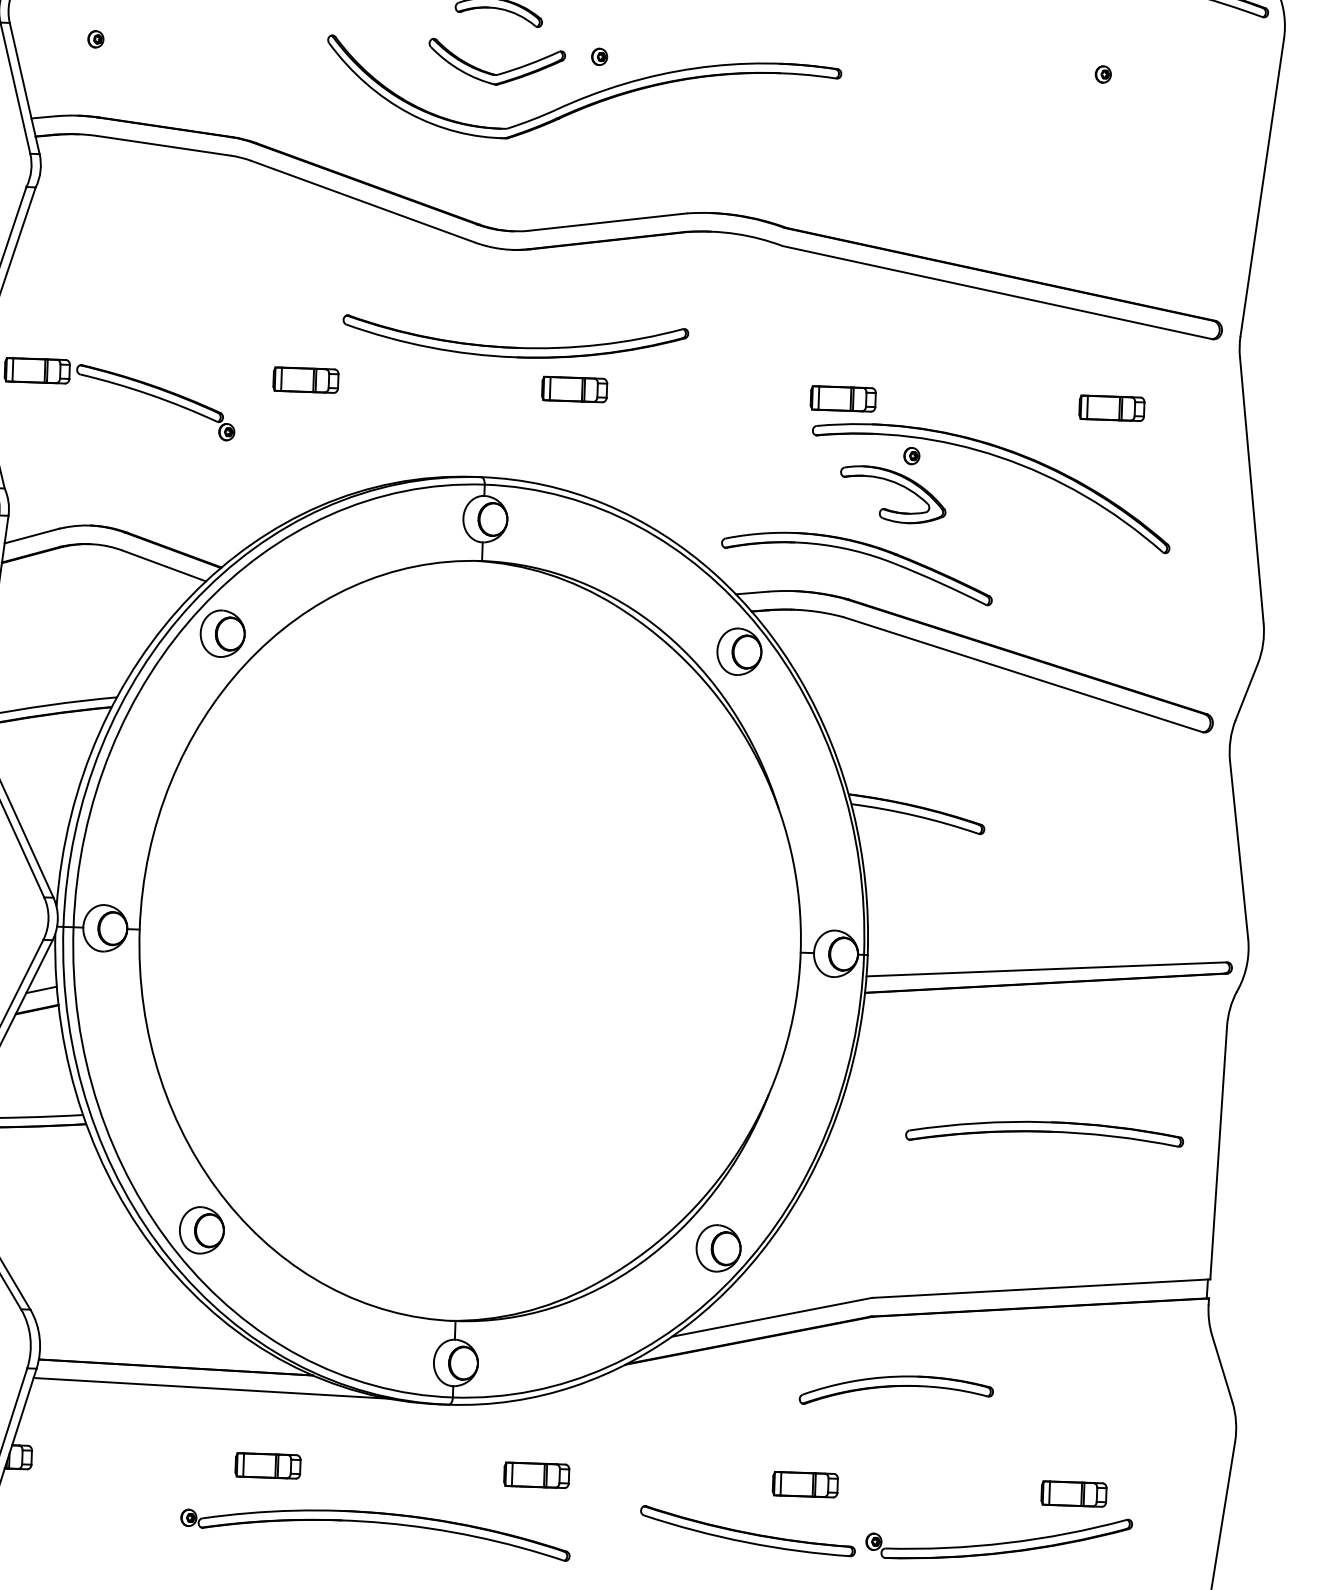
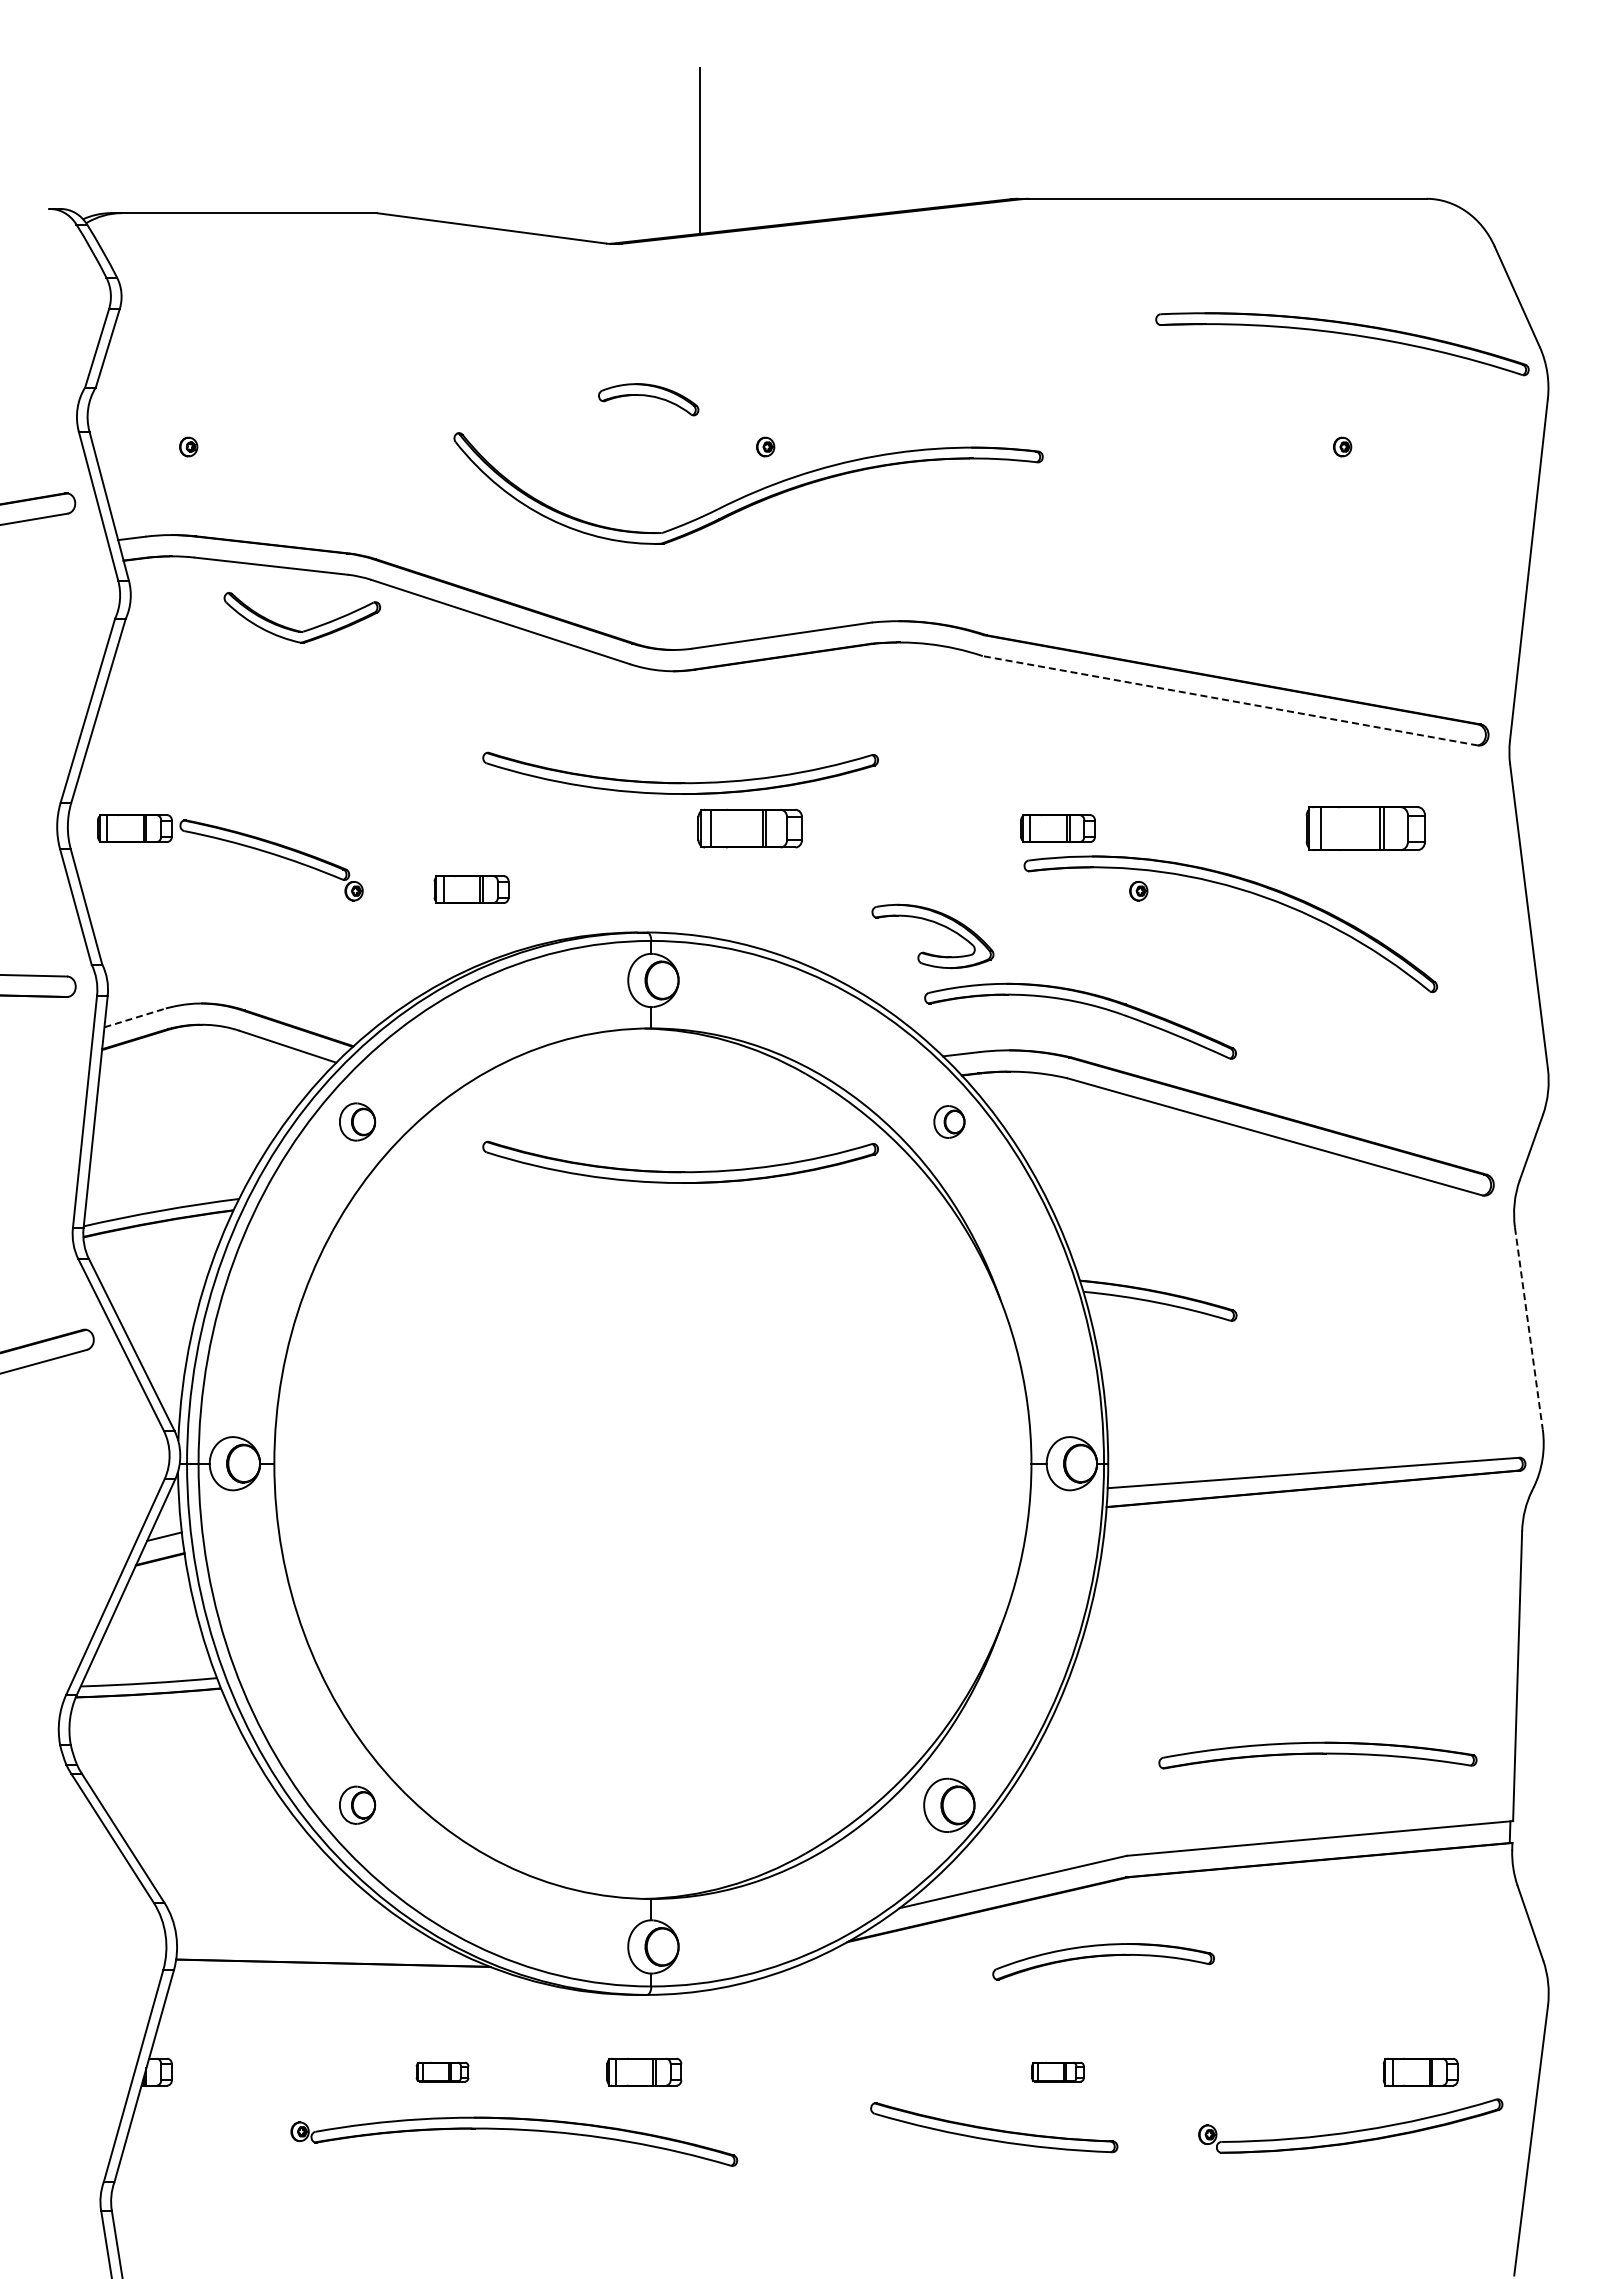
part: (500, 73) -> (306, 629), moved
line: (997, 292) -> (1230, 700), solid -> dashed
part: (305, 380) -> (471, 889), moved
part: (574, 389) -> (750, 828), size x1.4
part: (1111, 408) -> (1365, 828), size x1.6
part: (897, 484) -> (937, 924), moved
line: (32, 535) -> (135, 1017), solid -> dashed
part: (222, 633) -> (357, 1121), size x0.7
part: (739, 651) -> (949, 1121), size x0.6
part: (503, 686) -> (680, 1171), added
line: (1238, 849) -> (1528, 1328), solid -> dashed
part: (1044, 1133) -> (1317, 1755), moved
part: (201, 1229) -> (357, 1804), size x0.7
line: (211, 1388) -> (374, 1985), removed
part: (896, 1391) -> (1103, 1961), moved
part: (267, 1465) -> (442, 2071), size x0.7
part: (536, 1474) -> (644, 2071), moved
part: (804, 1484) -> (1057, 2071), size x0.7
part: (1073, 1493) -> (1420, 2071), moved
part: (376, 1523) -> (514, 2130), moved
part: (998, 1538) -> (1350, 2125), moved

